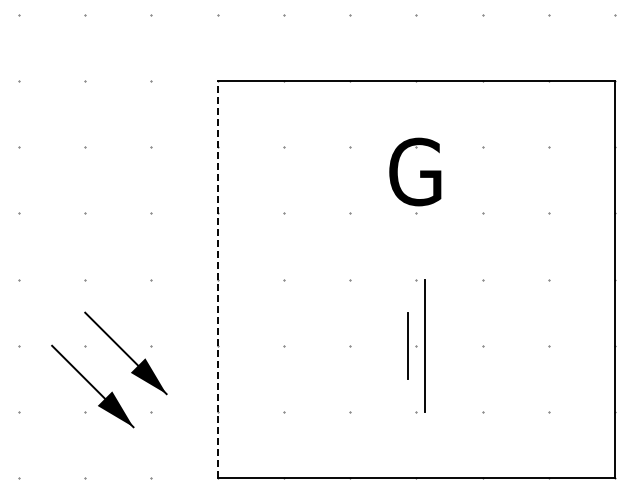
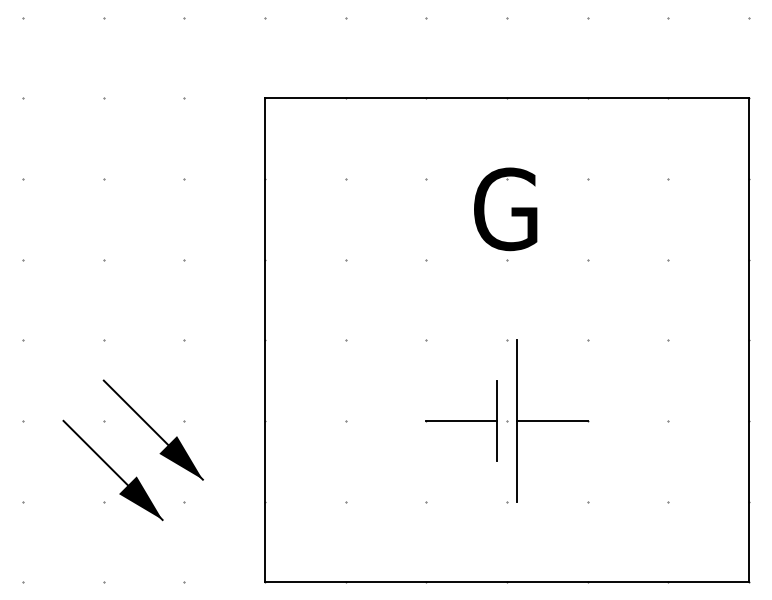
line: (217, 279) -> (264, 340), dashed -> solid
line: (379, 345) -> (462, 420), added
line: (453, 345) -> (552, 420), added

